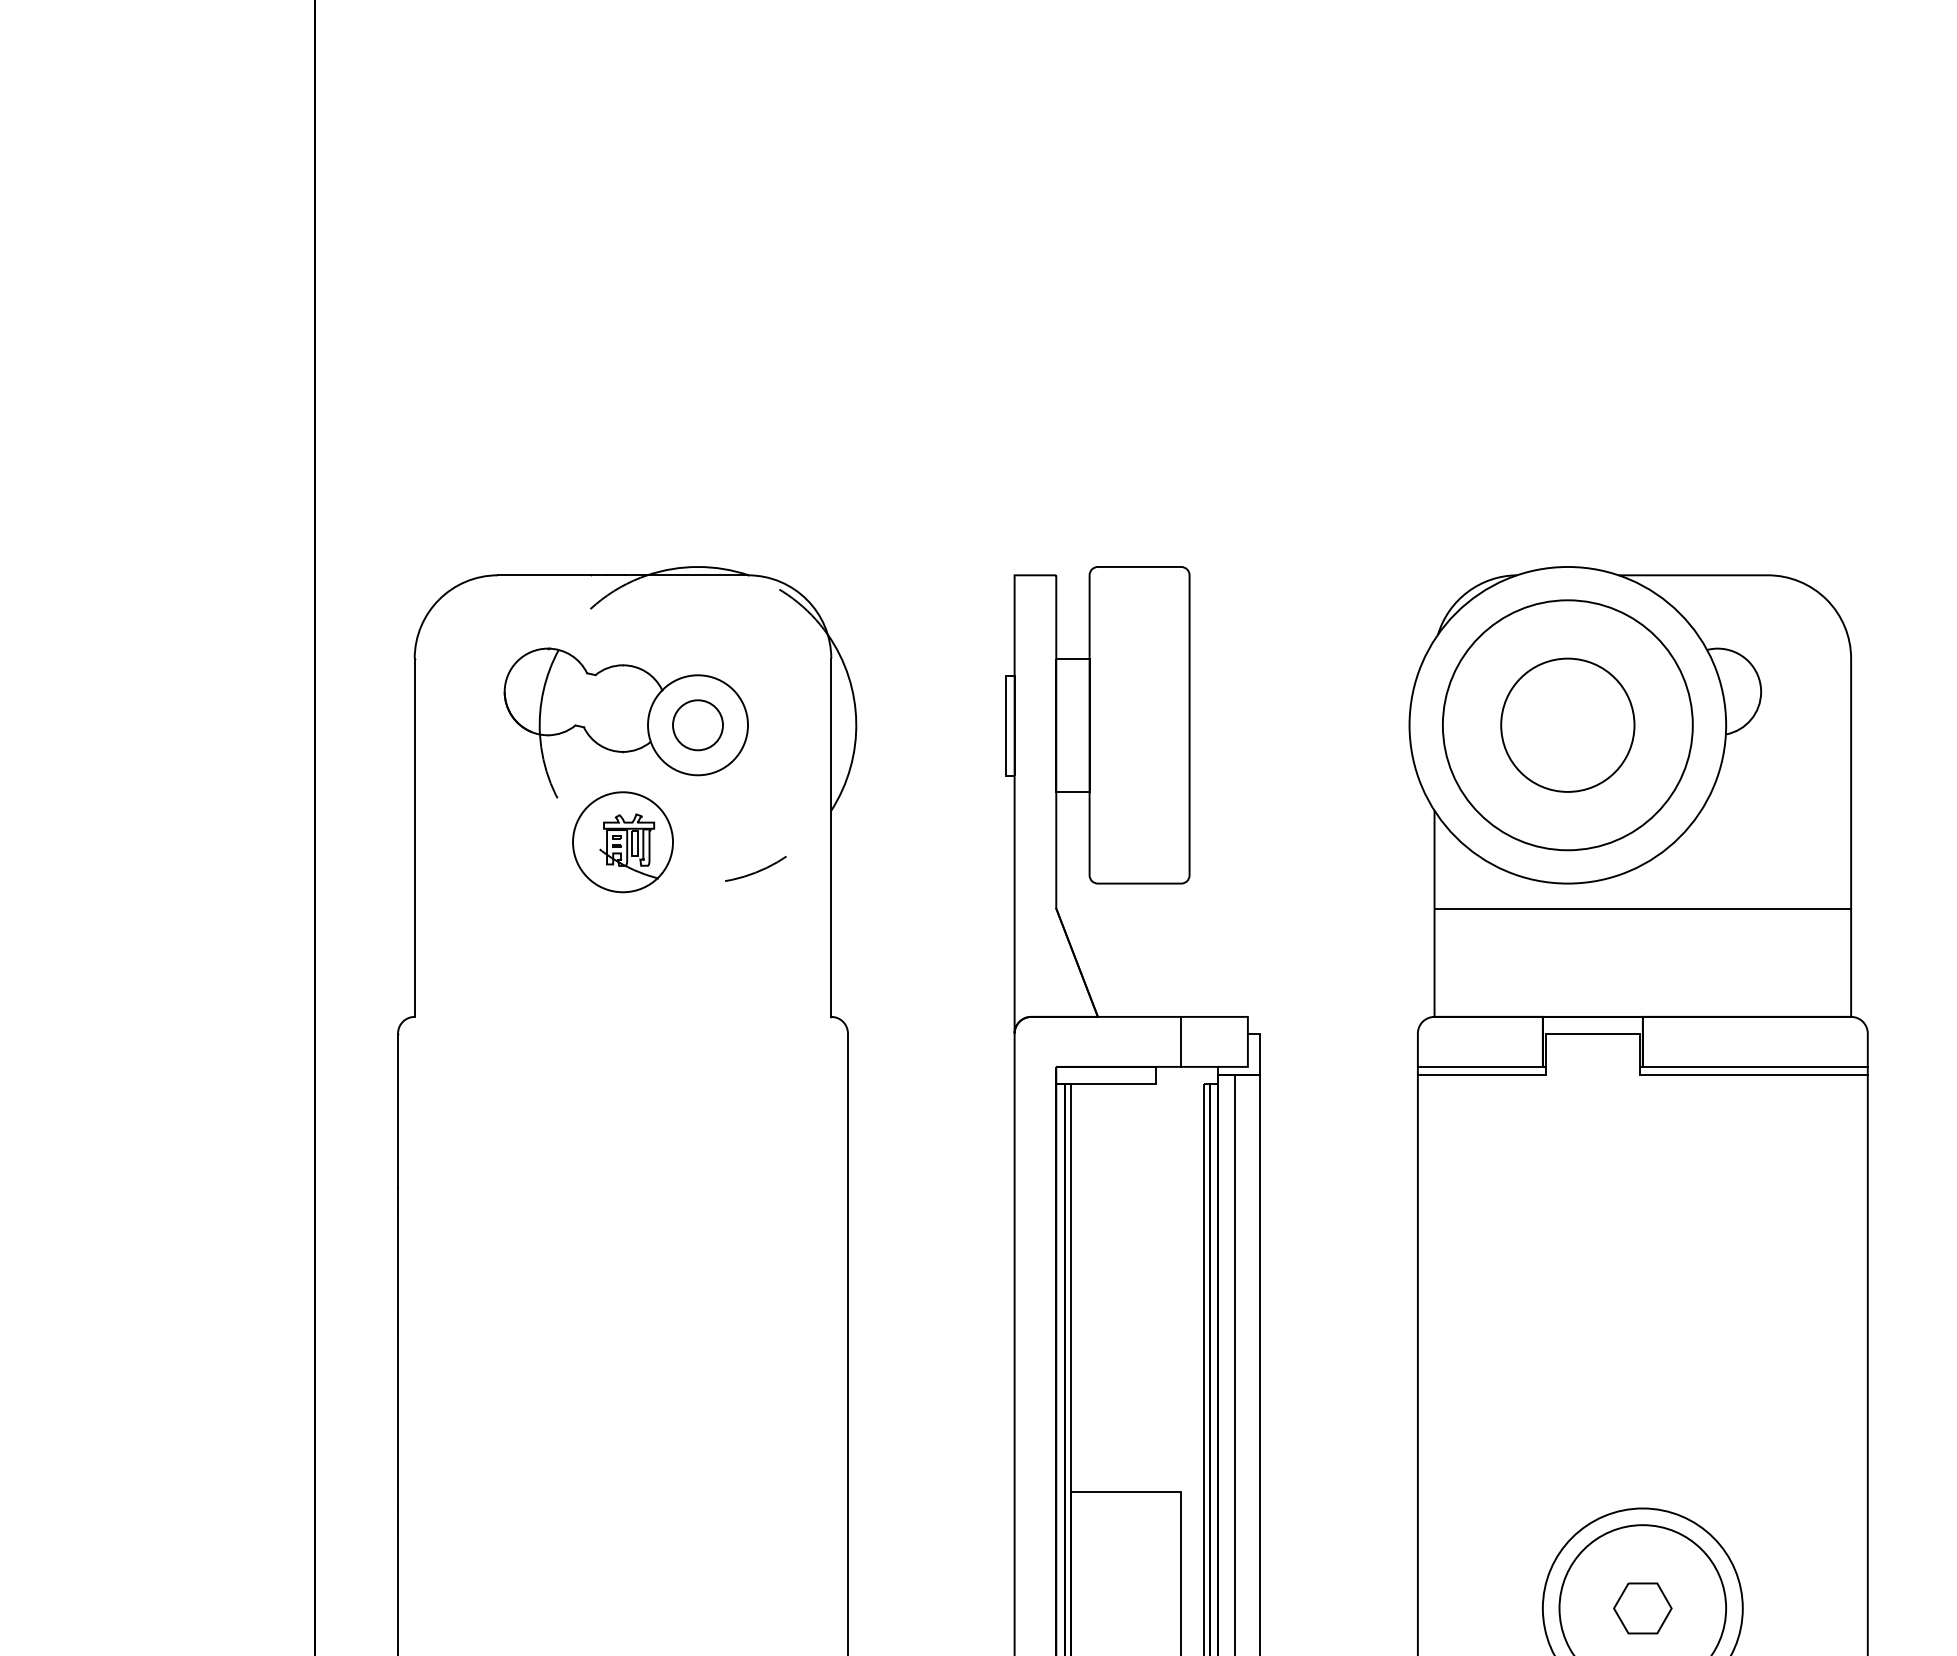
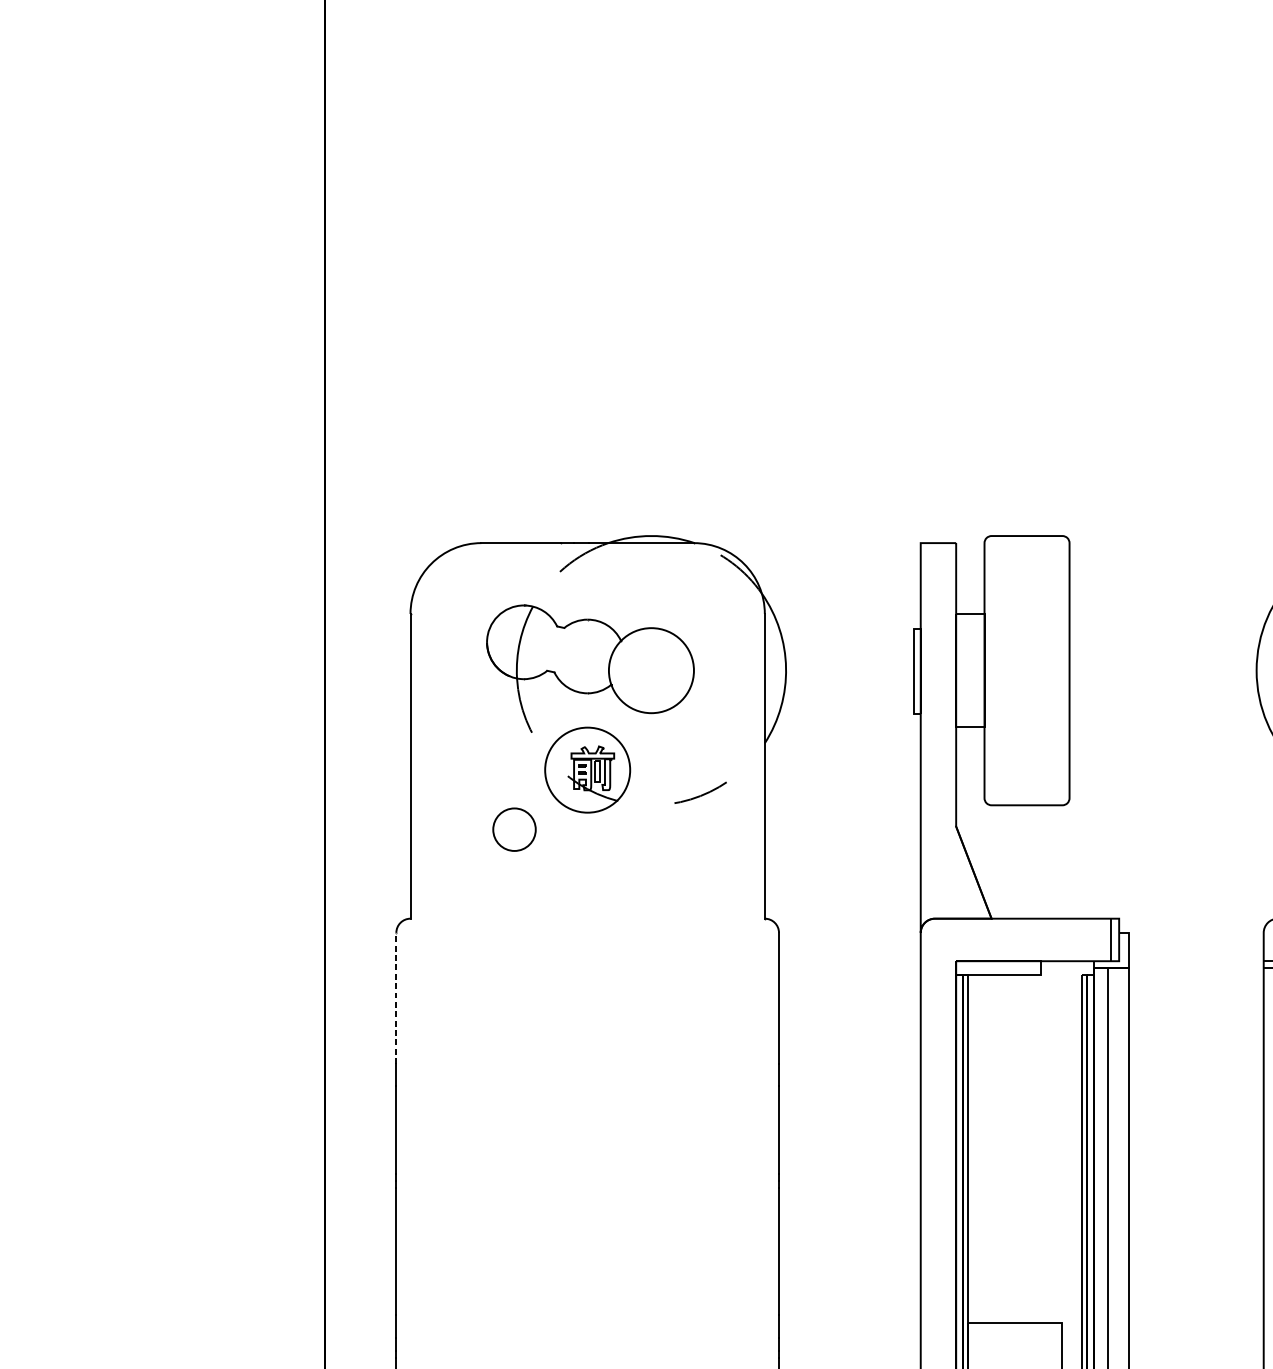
circle: (697, 725) -> (514, 829), moved
line: (1181, 1041) -> (1111, 939), moved
line: (398, 1110) -> (396, 998), solid -> dashed

